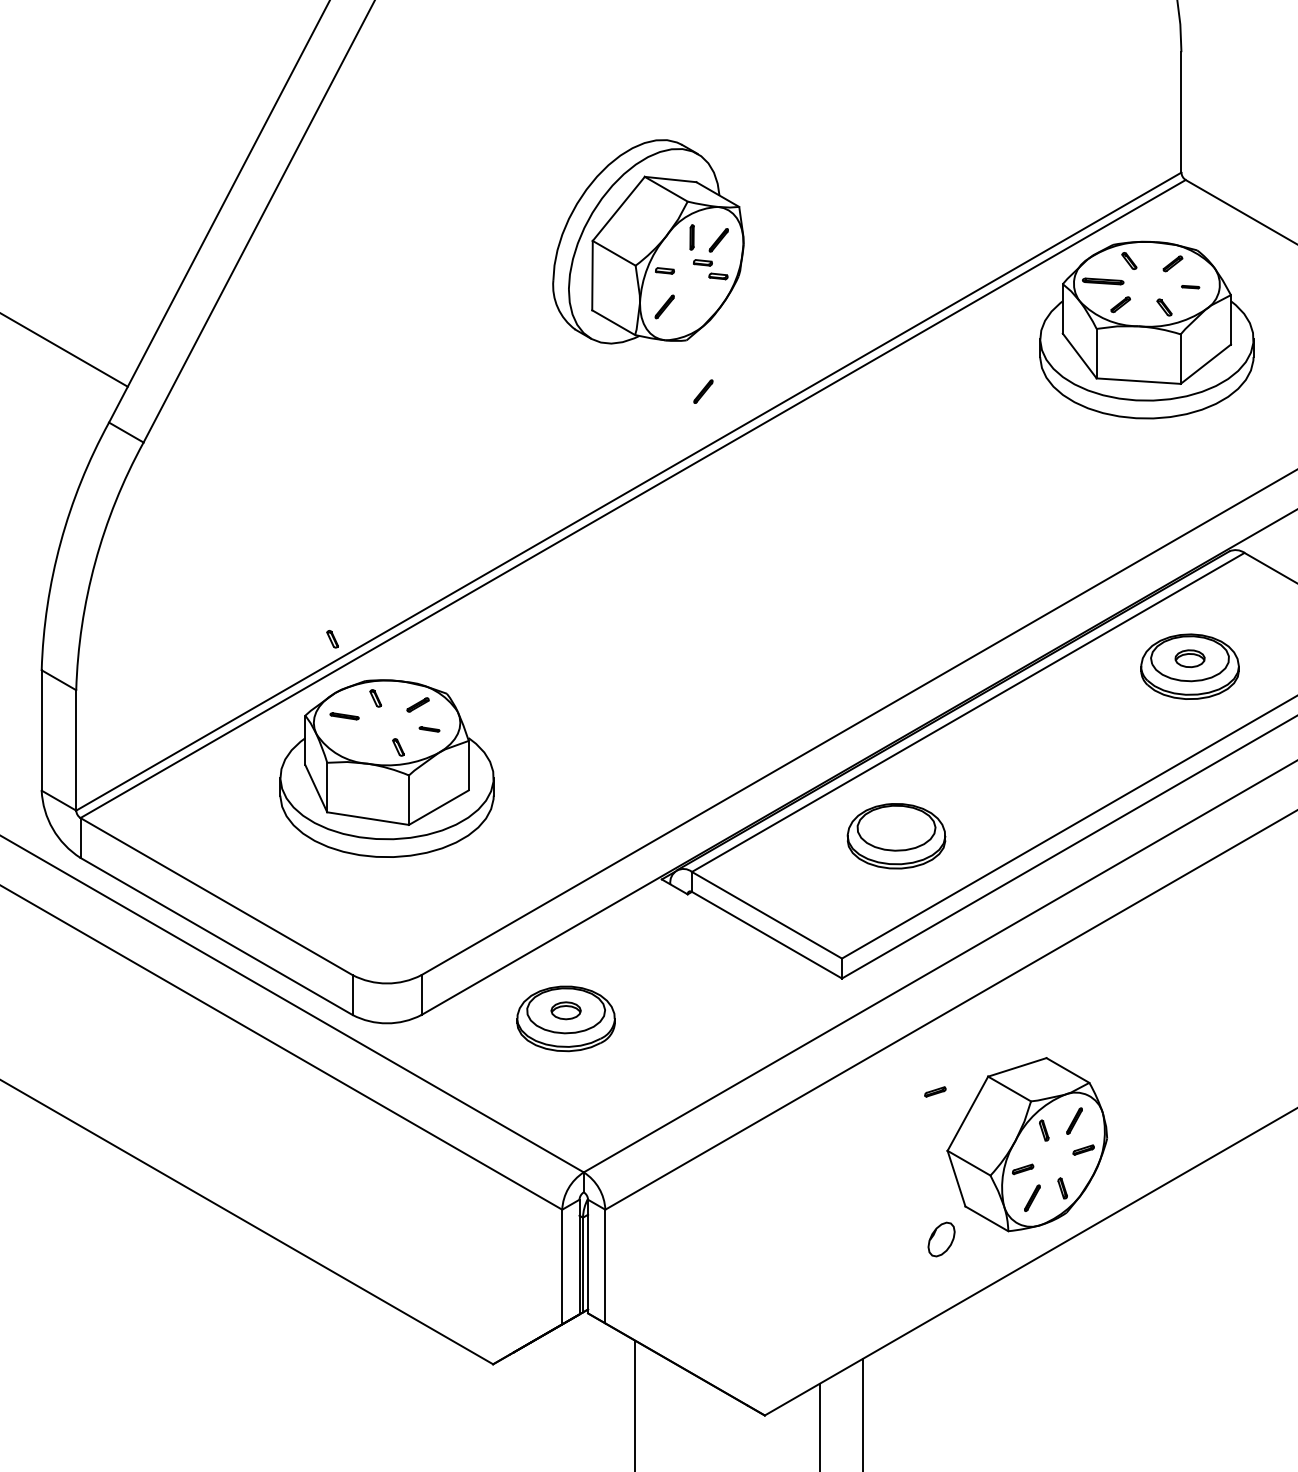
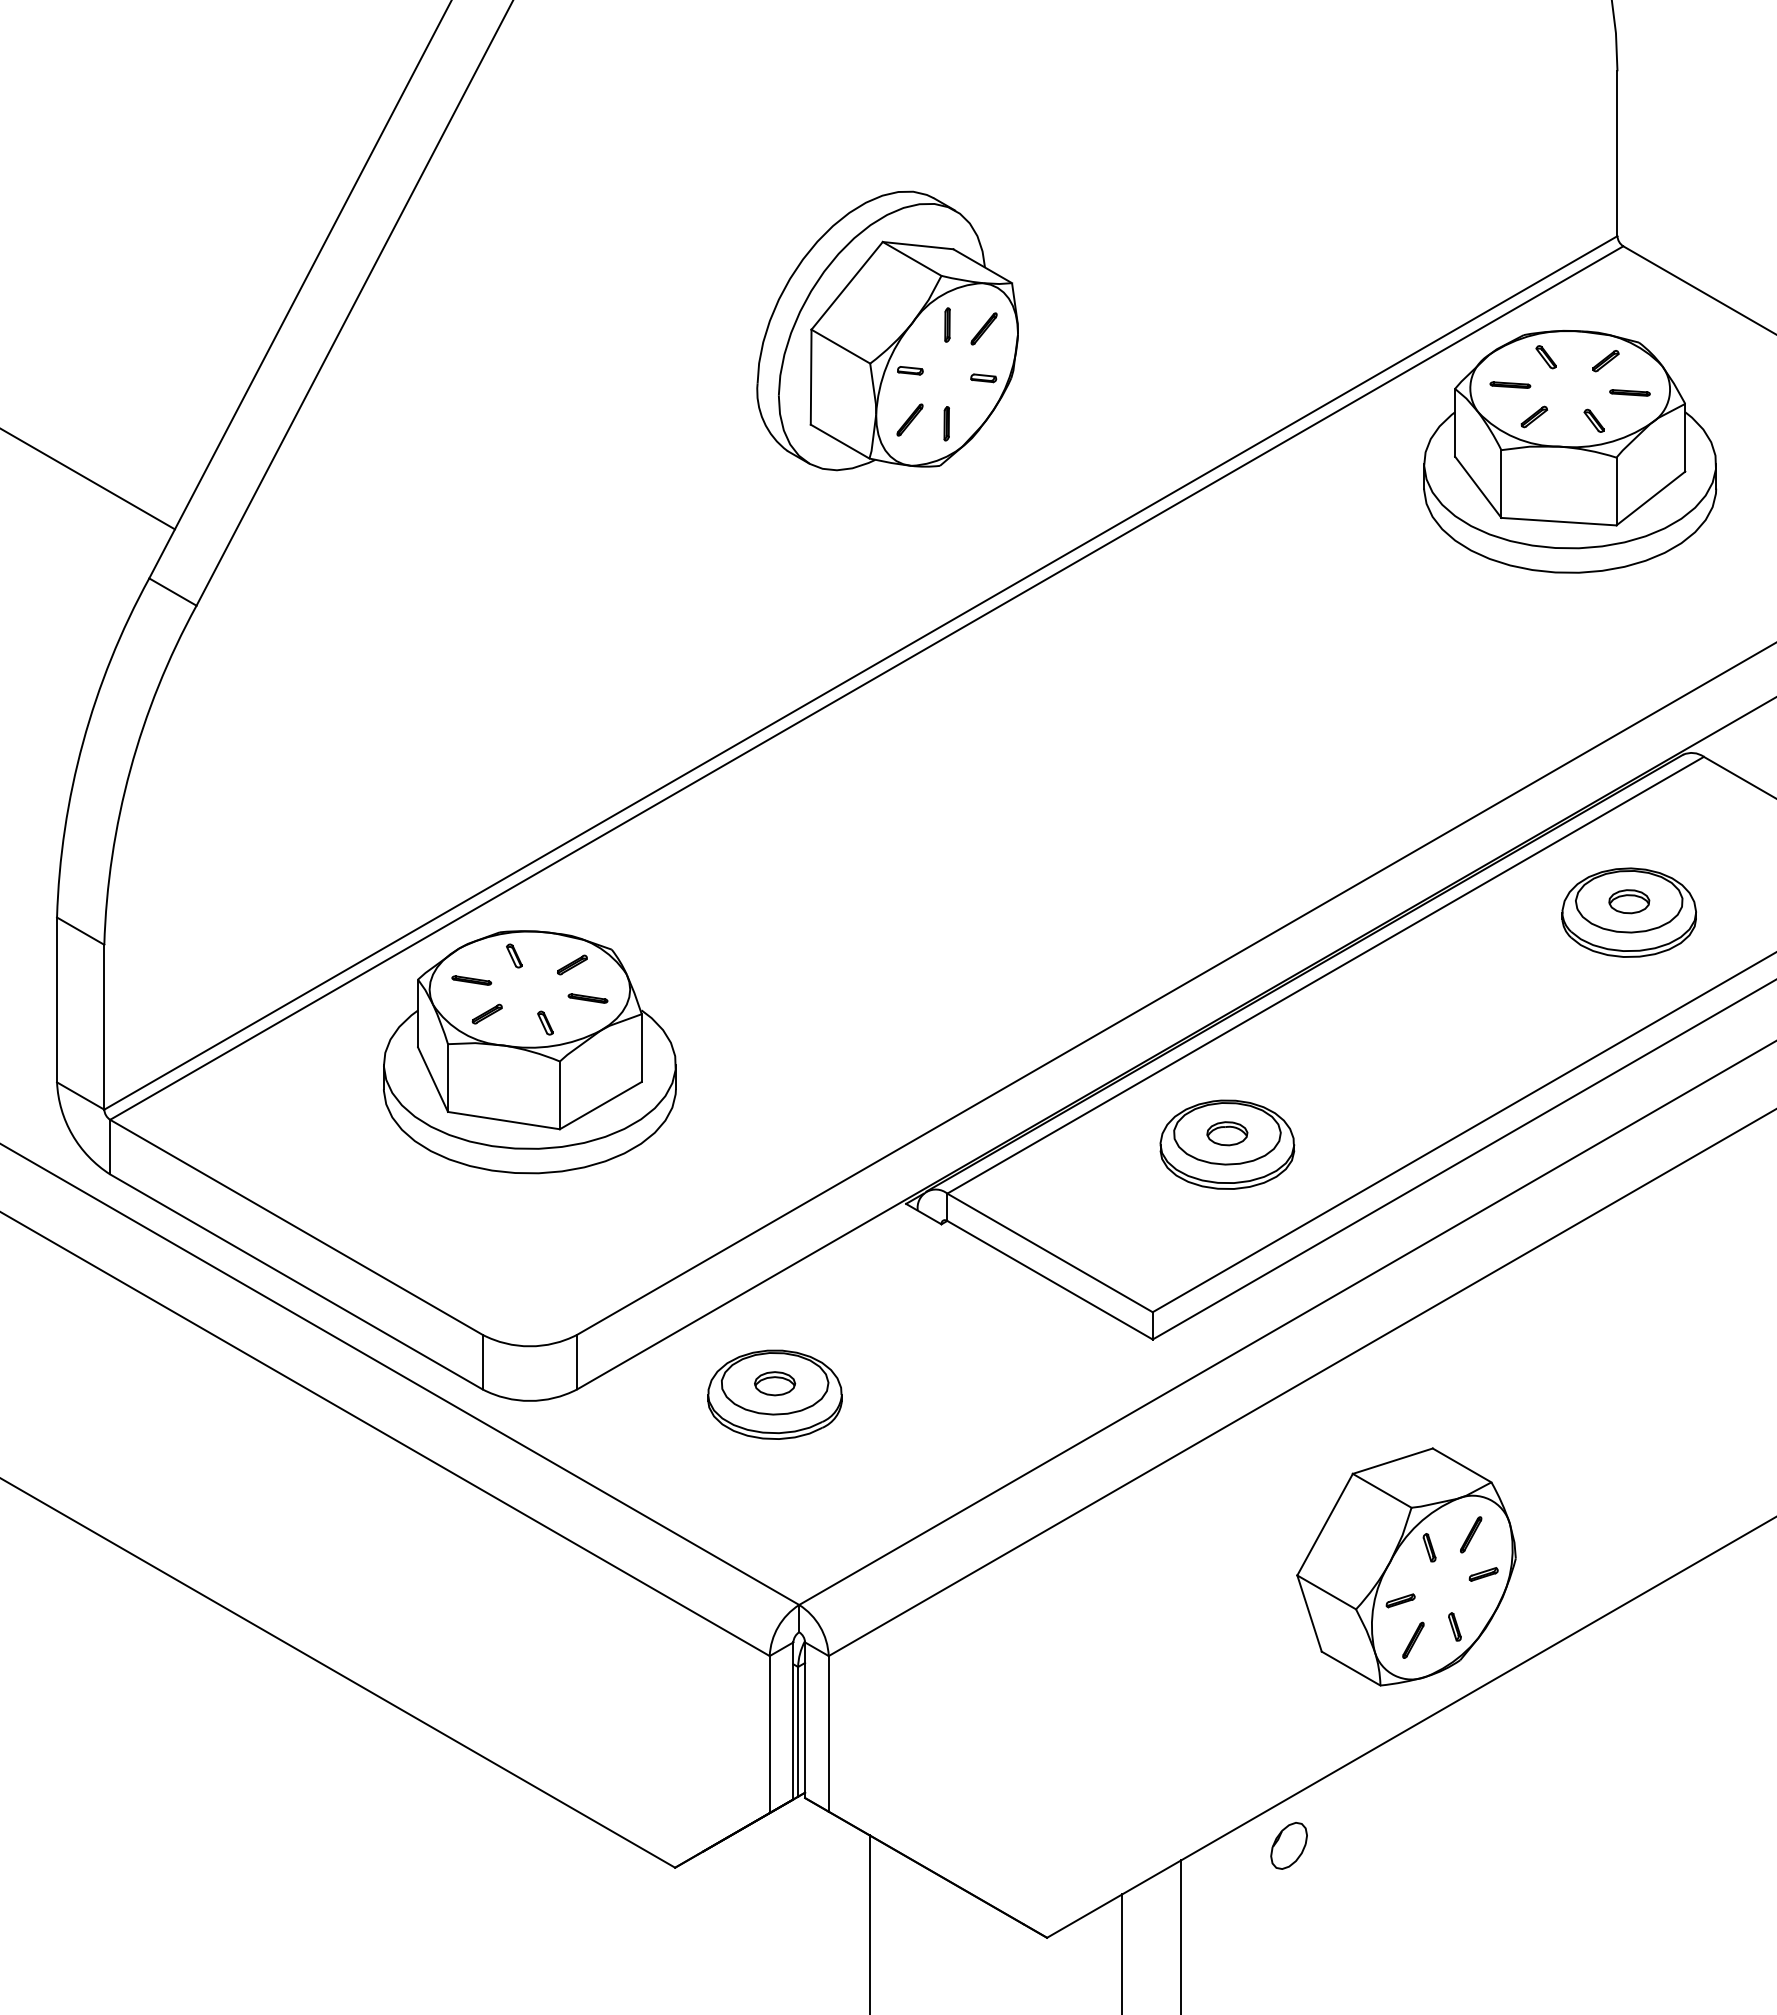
part: (703, 262) -> (962, 359), removed
part: (1103, 280) -> (1510, 384), size x0.71
part: (1190, 286) -> (1629, 392), size x1.67
part: (691, 309) -> (946, 423), added
part: (703, 391) -> (962, 535), removed
part: (332, 638) -> (455, 874), removed
part: (429, 729) -> (587, 998), size x1.43
part: (355, 740) -> (486, 1013), added
part: (896, 828) -> (1227, 1133), added
part: (935, 1091) -> (1280, 1494), removed
part: (941, 1239) -> (1288, 1845), moved

